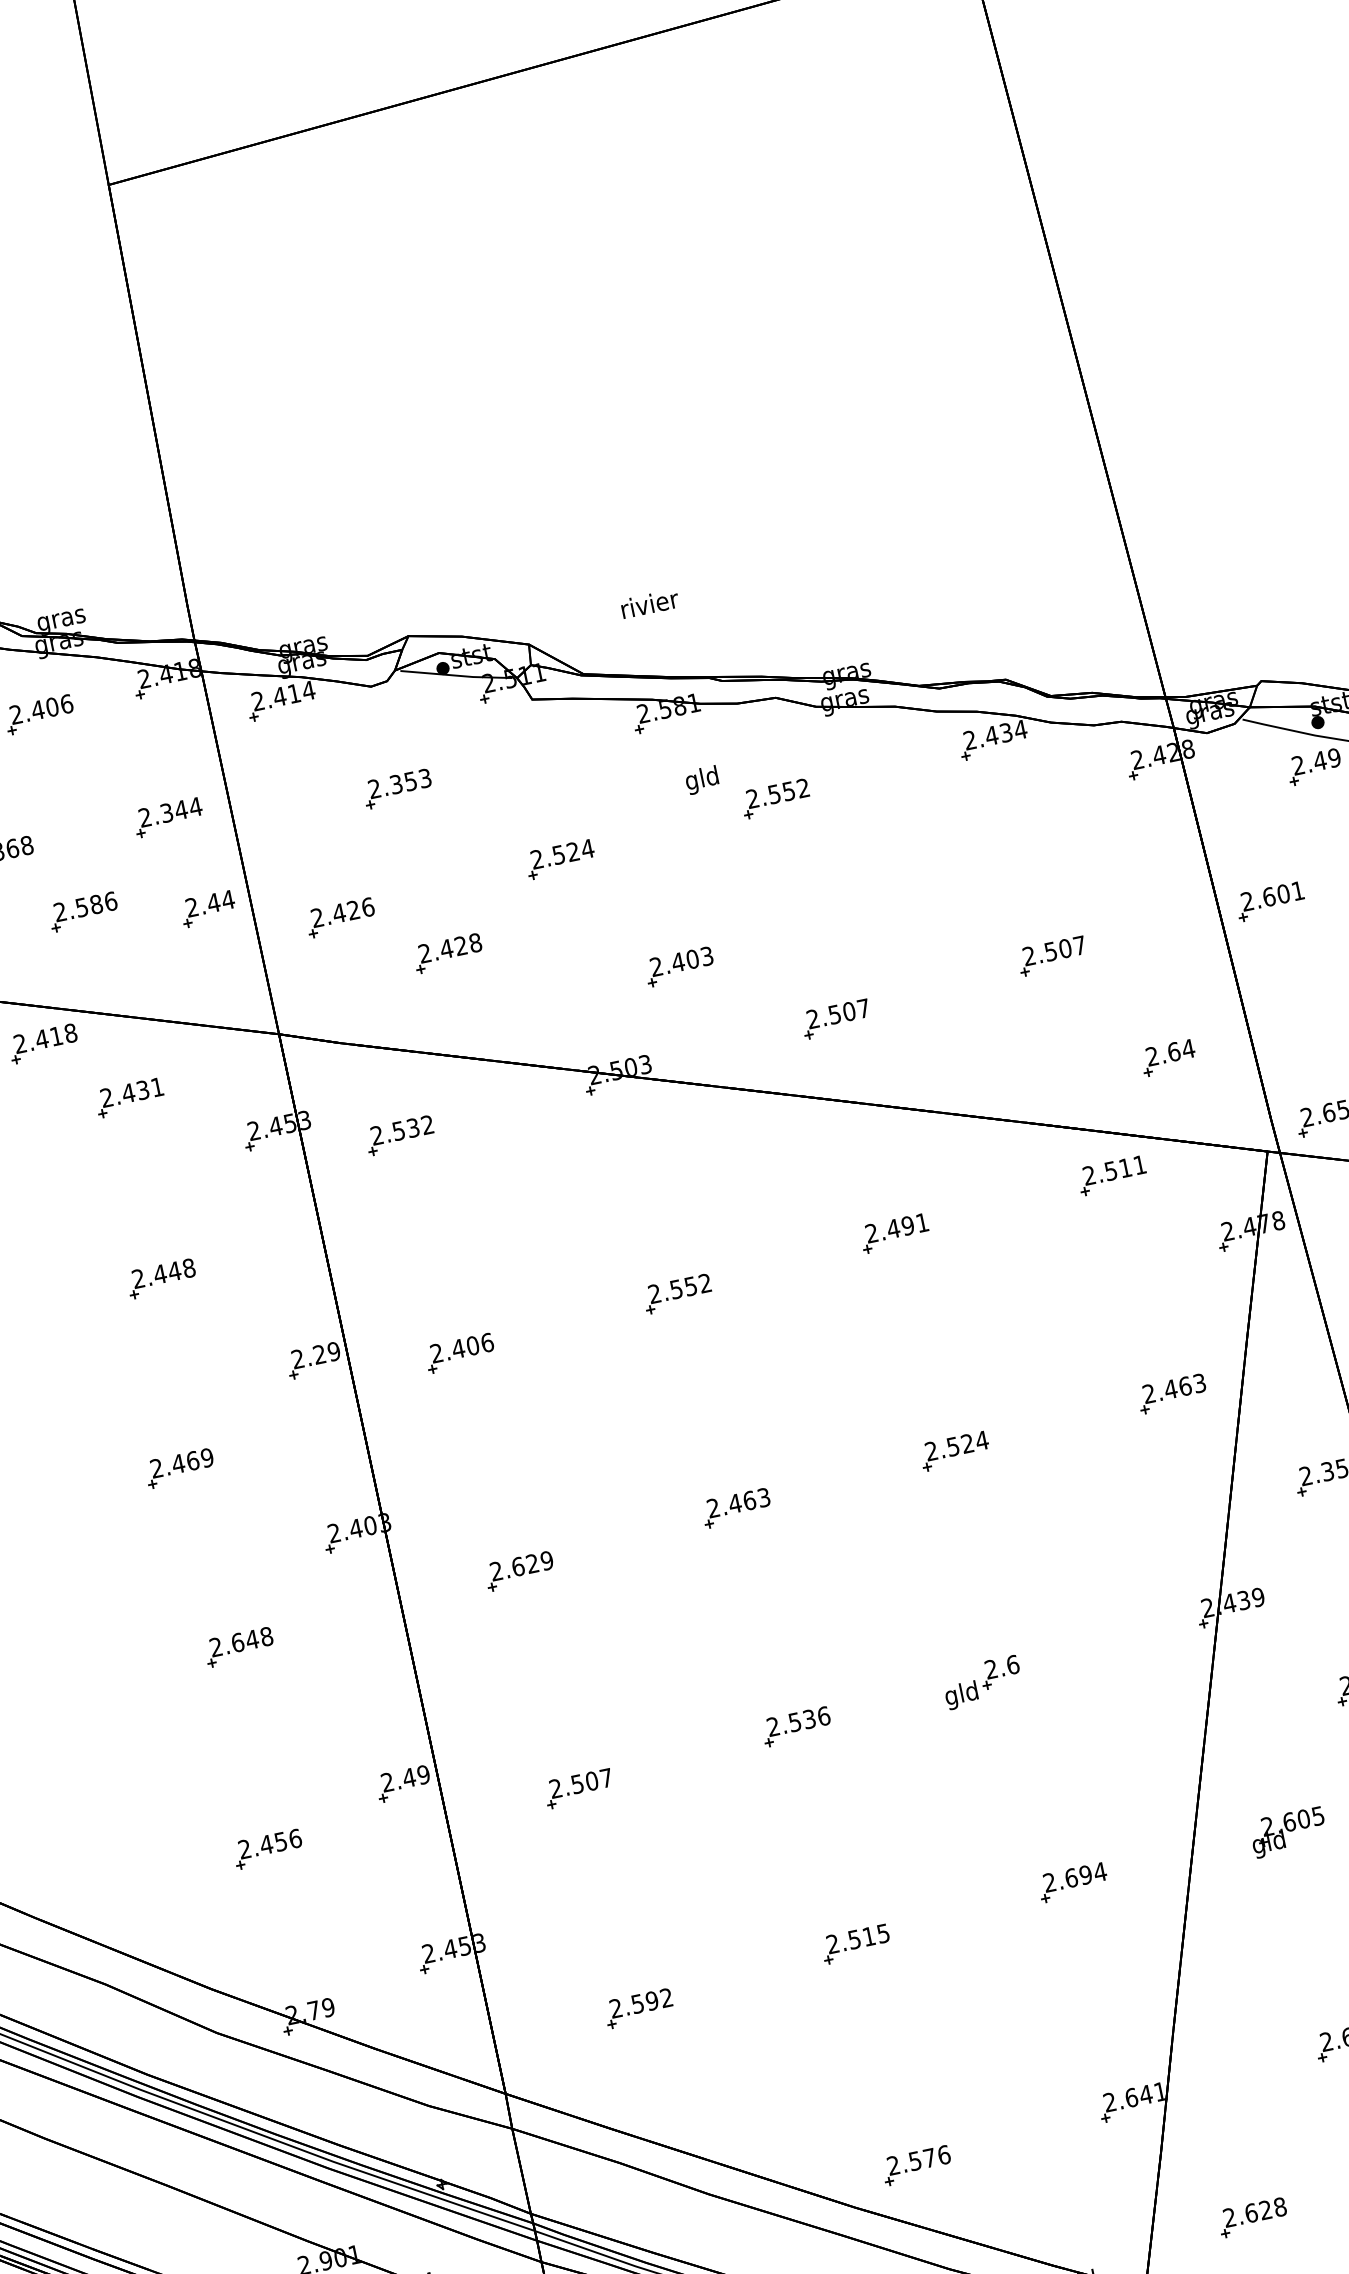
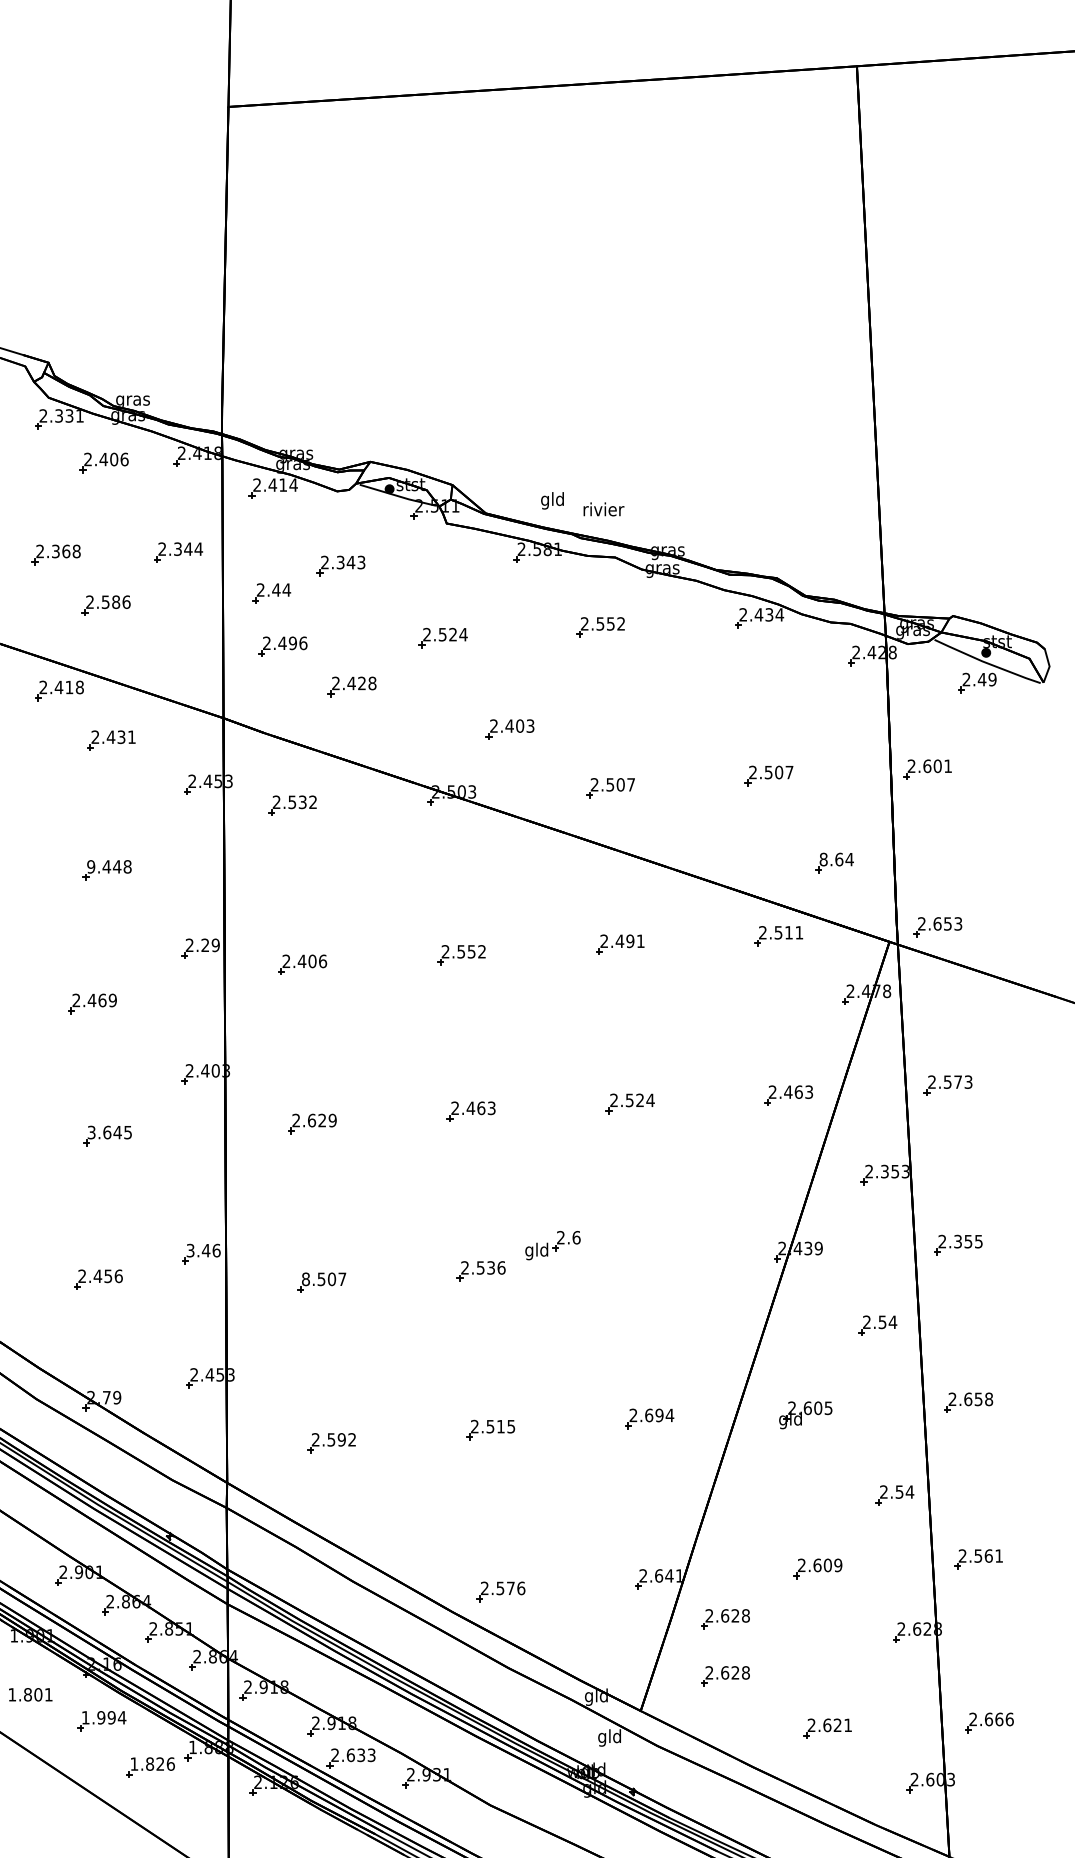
text: (649, 604) -> (603, 509), moved
text: (702, 779) -> (552, 500), moved
text: (410, 781) -> (350, 562), 2.353 -> 2.343
part: (207, 909) -> (271, 593), moved
text: (353, 910) -> (292, 643), 2.426 -> 2.496
text: (1152, 1056) -> (823, 859), 2.64 -> 8.64
text: (138, 1278) -> (91, 866), 2.448 -> 9.448
text: (240, 1641) -> (109, 1132), 2.648 -> 3.645
part: (981, 1682) -> (552, 1245), moved
text: (405, 1778) -> (203, 1250), 2.49 -> 3.46
text: (555, 1789) -> (305, 1279), 2.507 -> 8.507
part: (1236, 2138) -> (725, 1619), added

